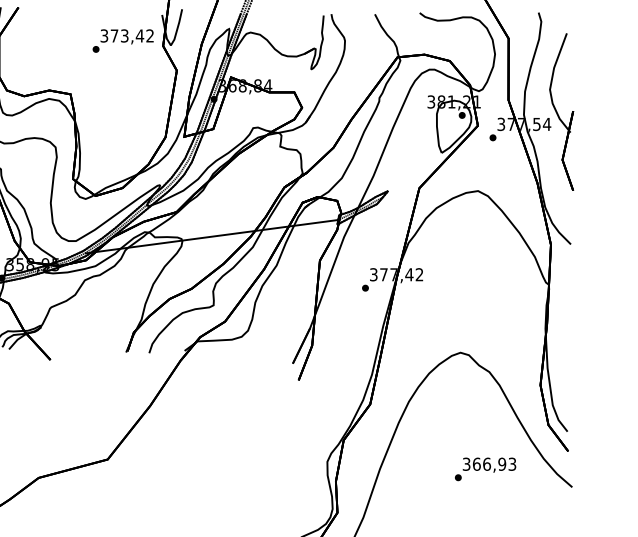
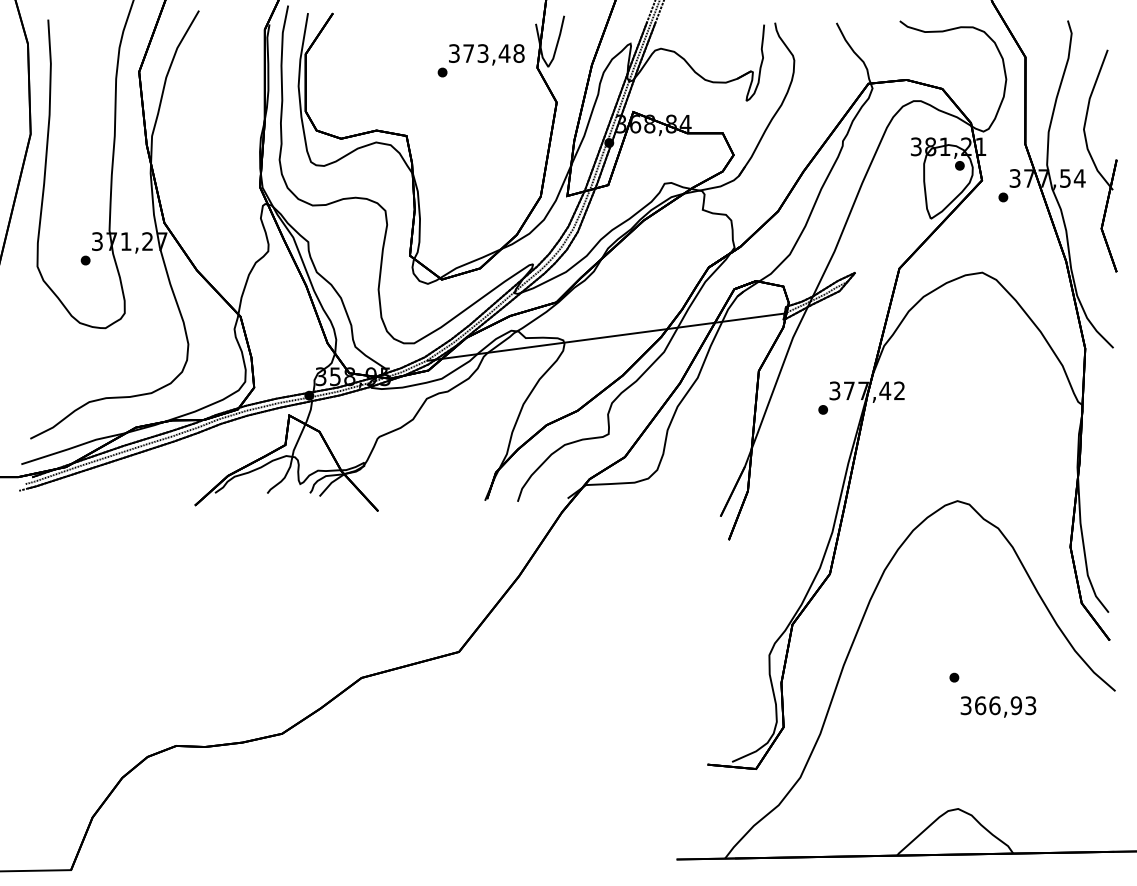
text: (149, 35) -> (518, 53), 373,42 -> 373,48
text: (489, 464) -> (998, 706), moved

